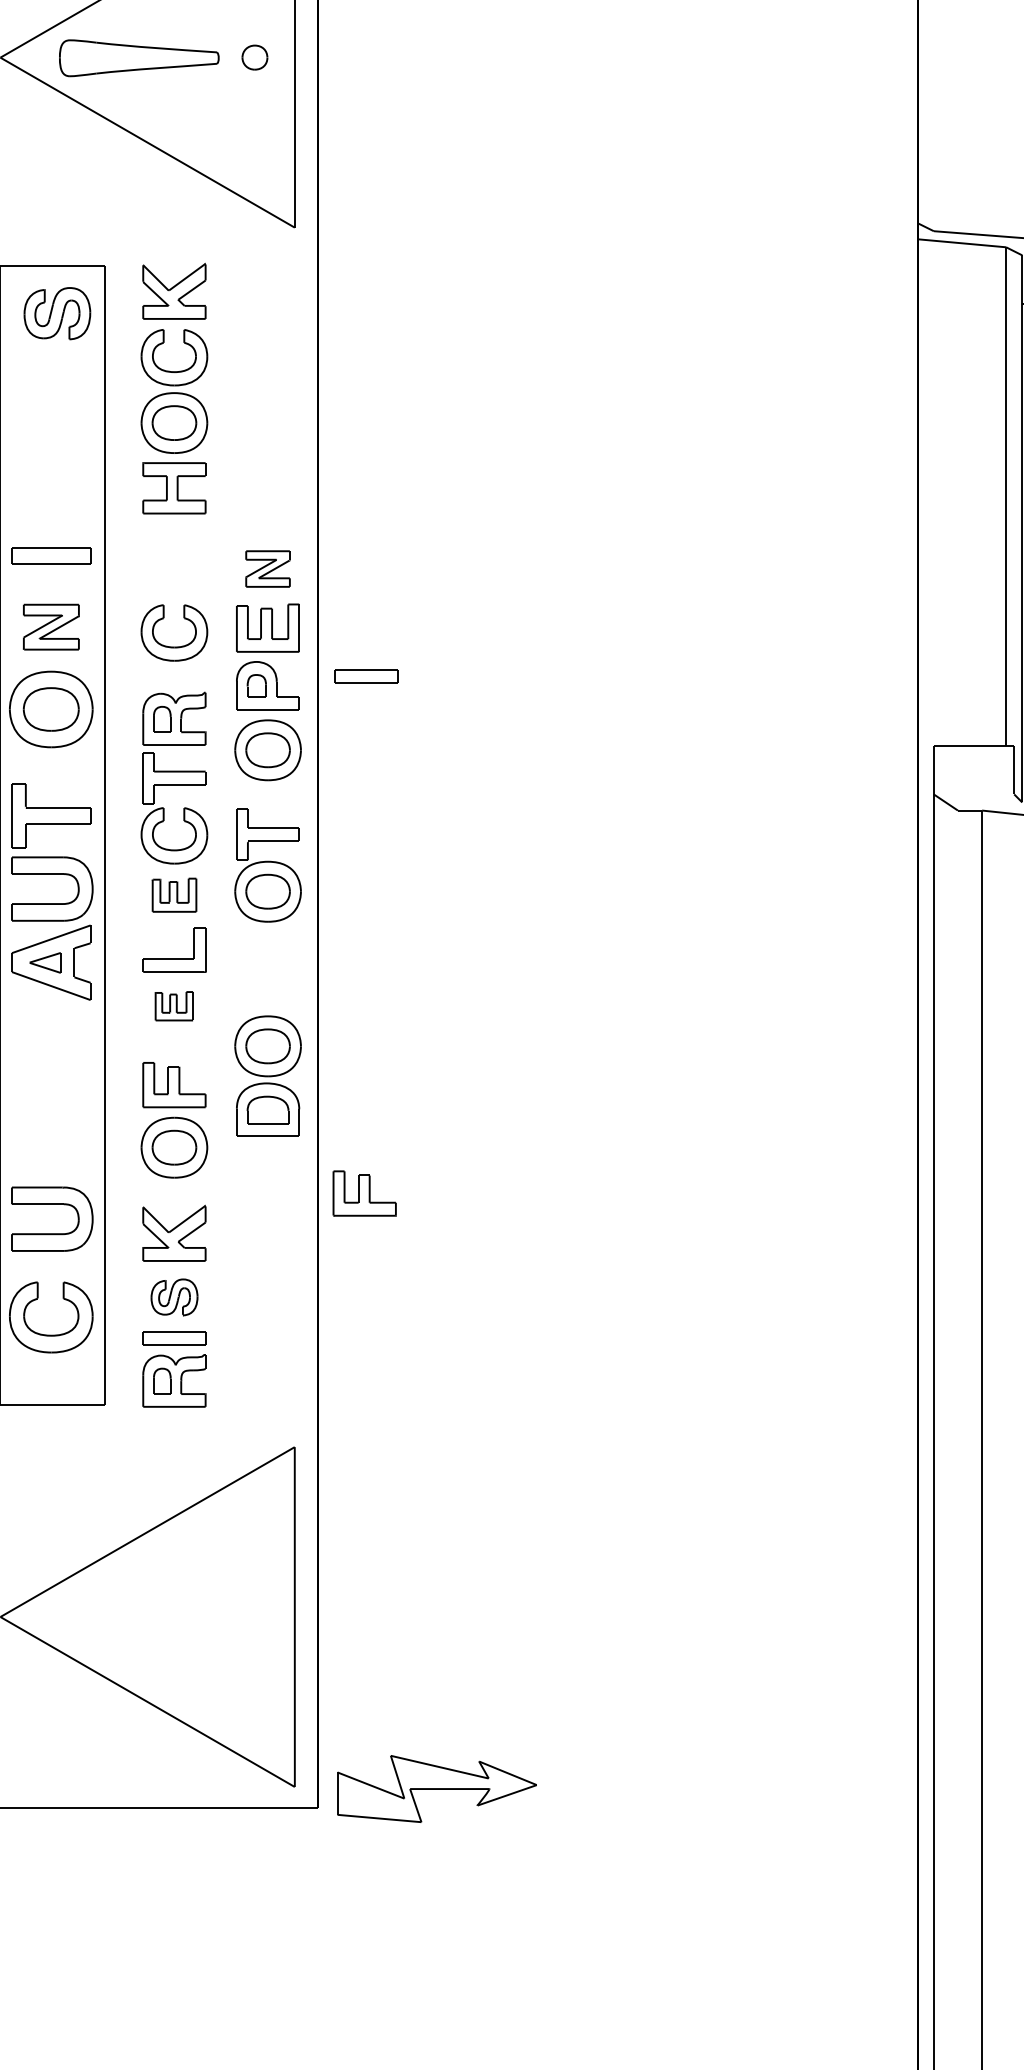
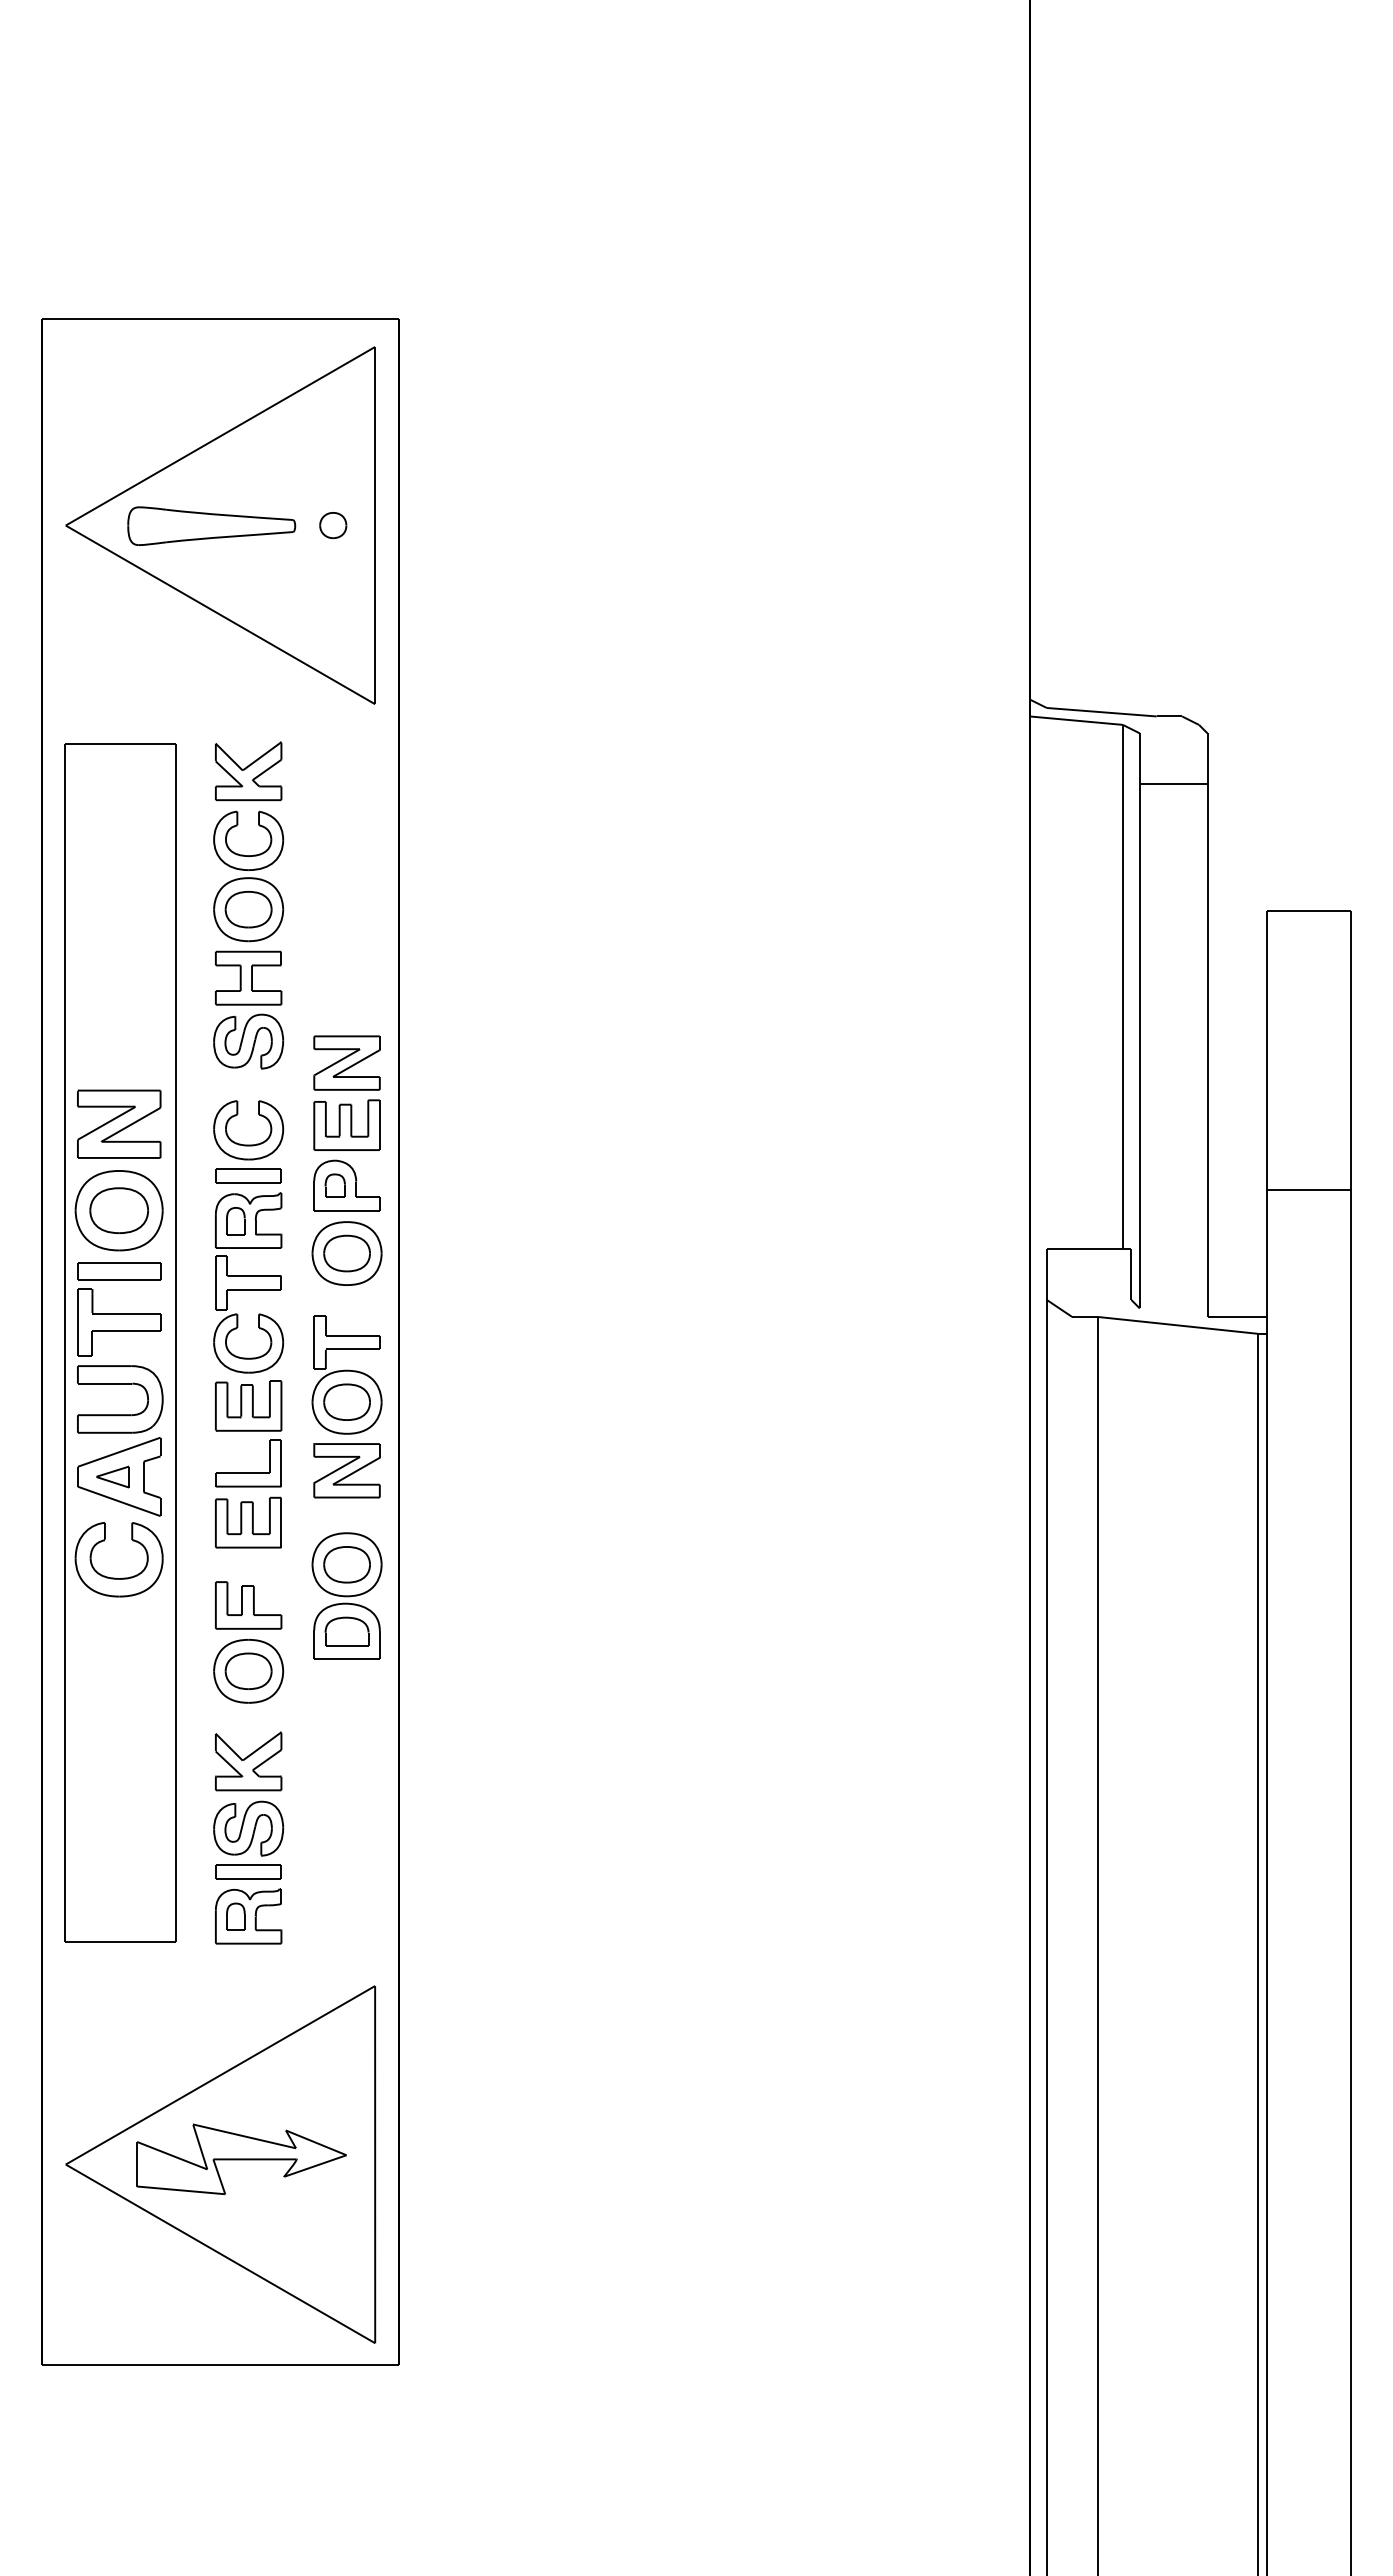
part: (57, 313) -> (248, 1041), moved
part: (51, 556) -> (119, 1271), moved
part: (267, 568) -> (346, 1062), size x1.43
part: (51, 626) -> (119, 1123), size x1.43
part: (366, 676) -> (248, 1175), moved
part: (174, 894) -> (248, 1405), size x1.43
part: (267, 956) -> (346, 1470), added
part: (174, 1006) -> (248, 1522), size x1.67
part: (364, 1193) -> (448, 1719), removed
part: (52, 1204) -> (120, 1731), removed
part: (174, 1297) -> (248, 1828), size x1.43
part: (47, 1334) -> (115, 1577), moved
part: (436, 1789) -> (241, 2159), moved

